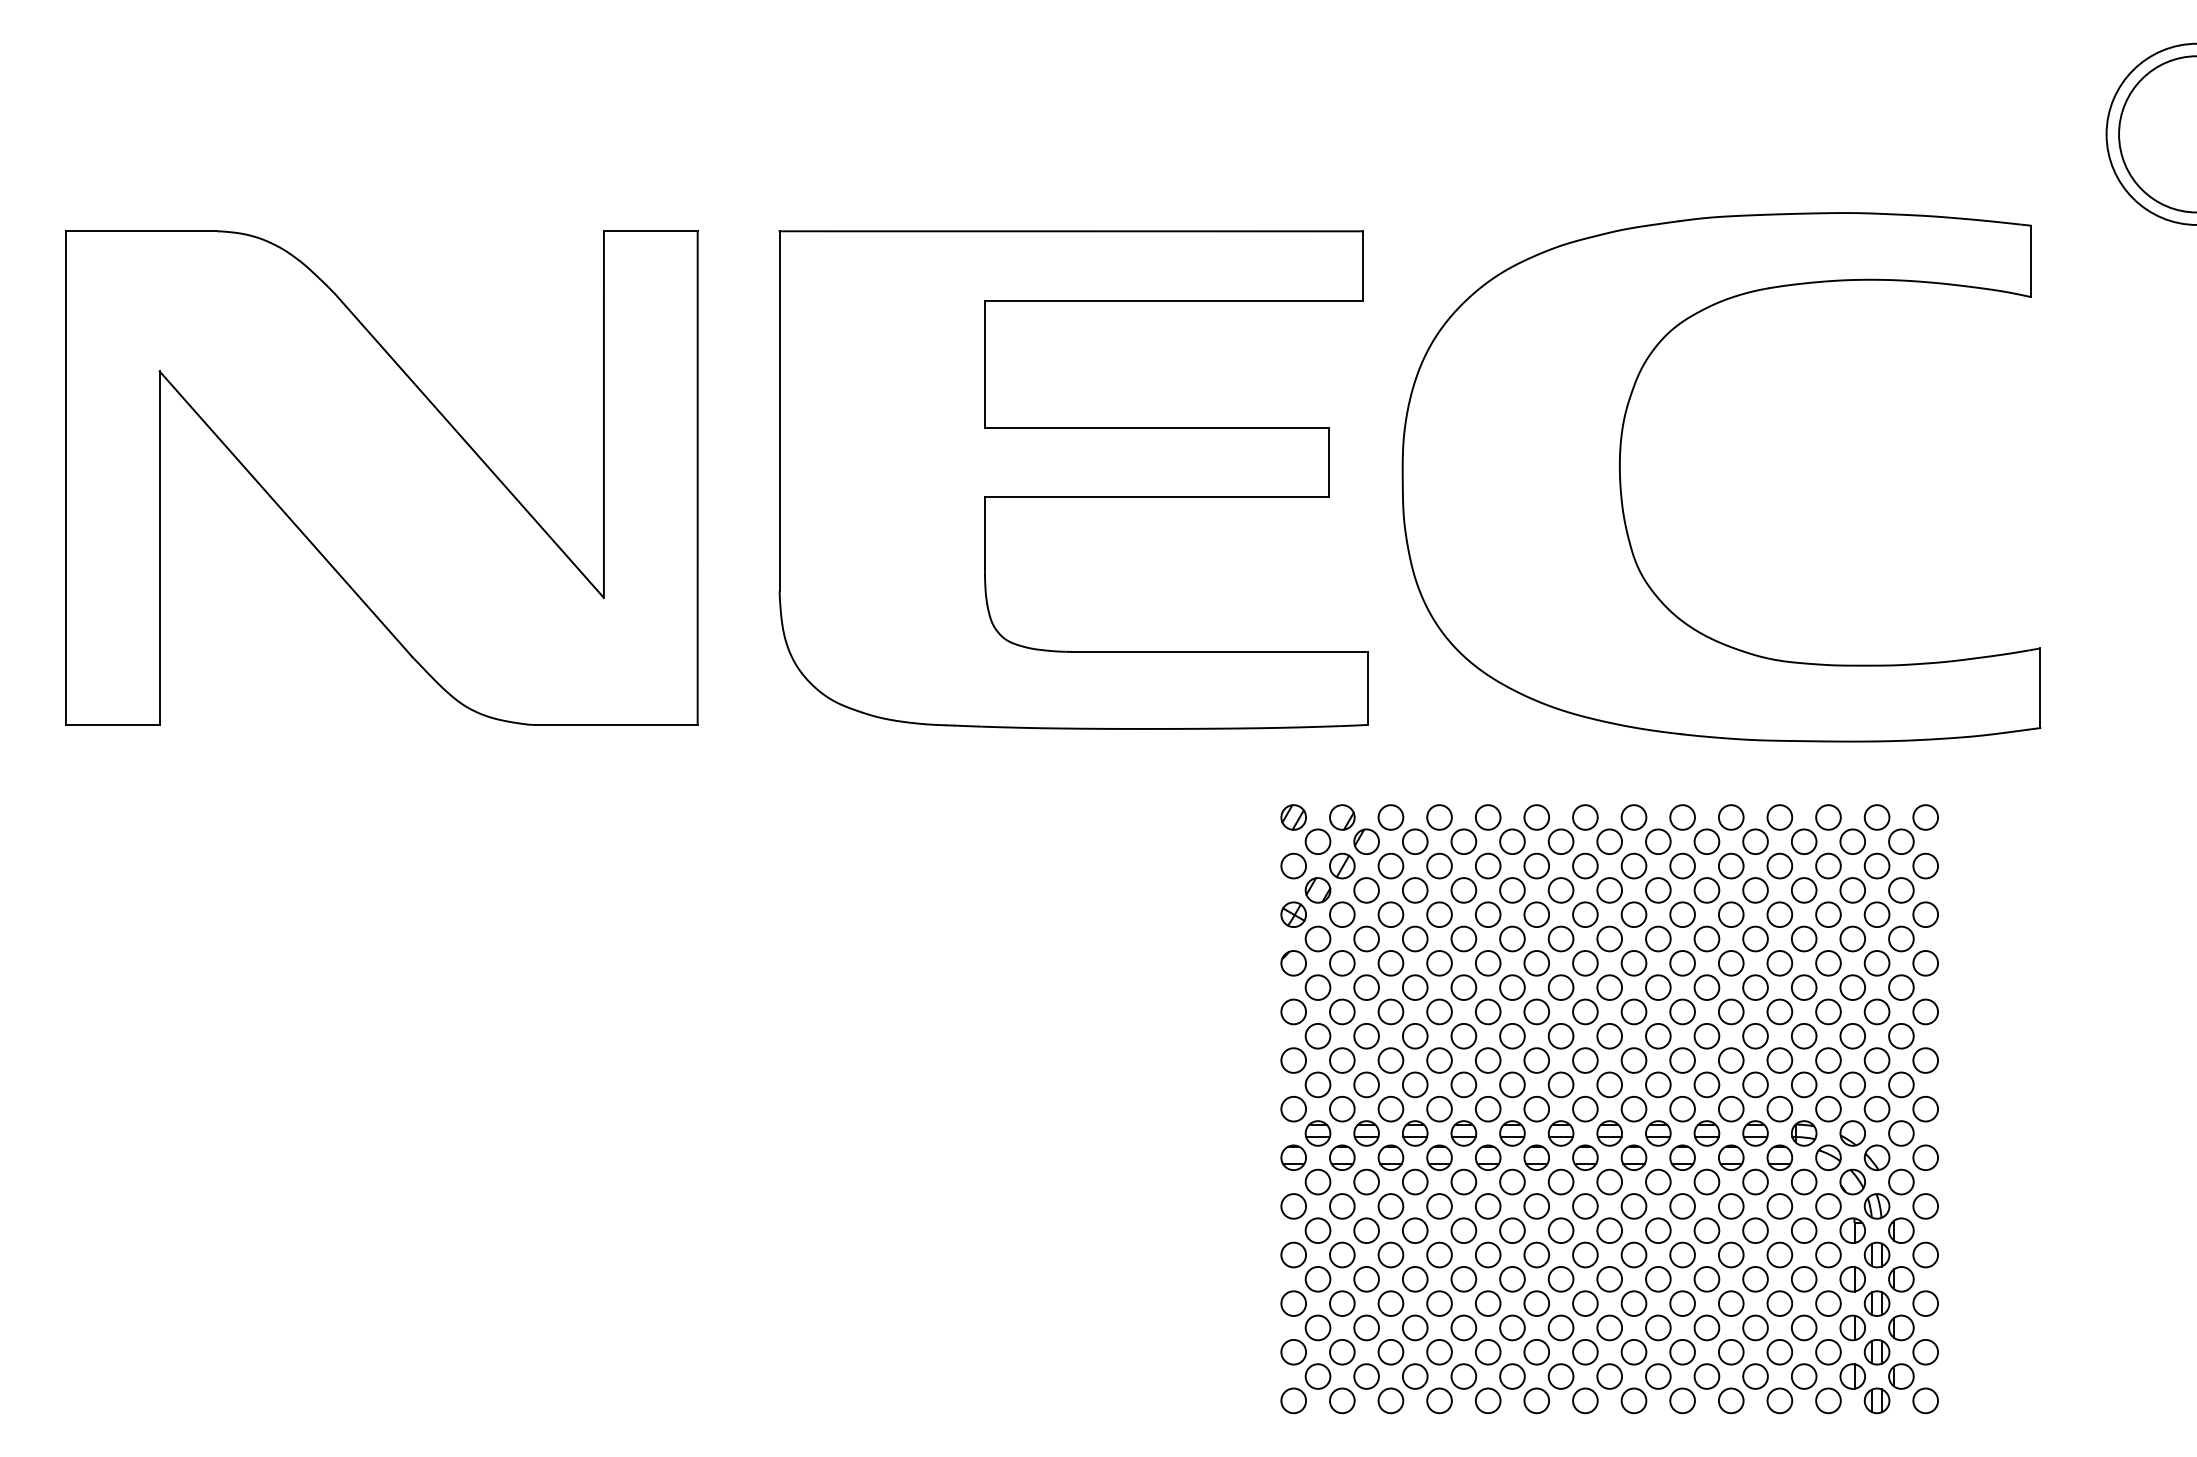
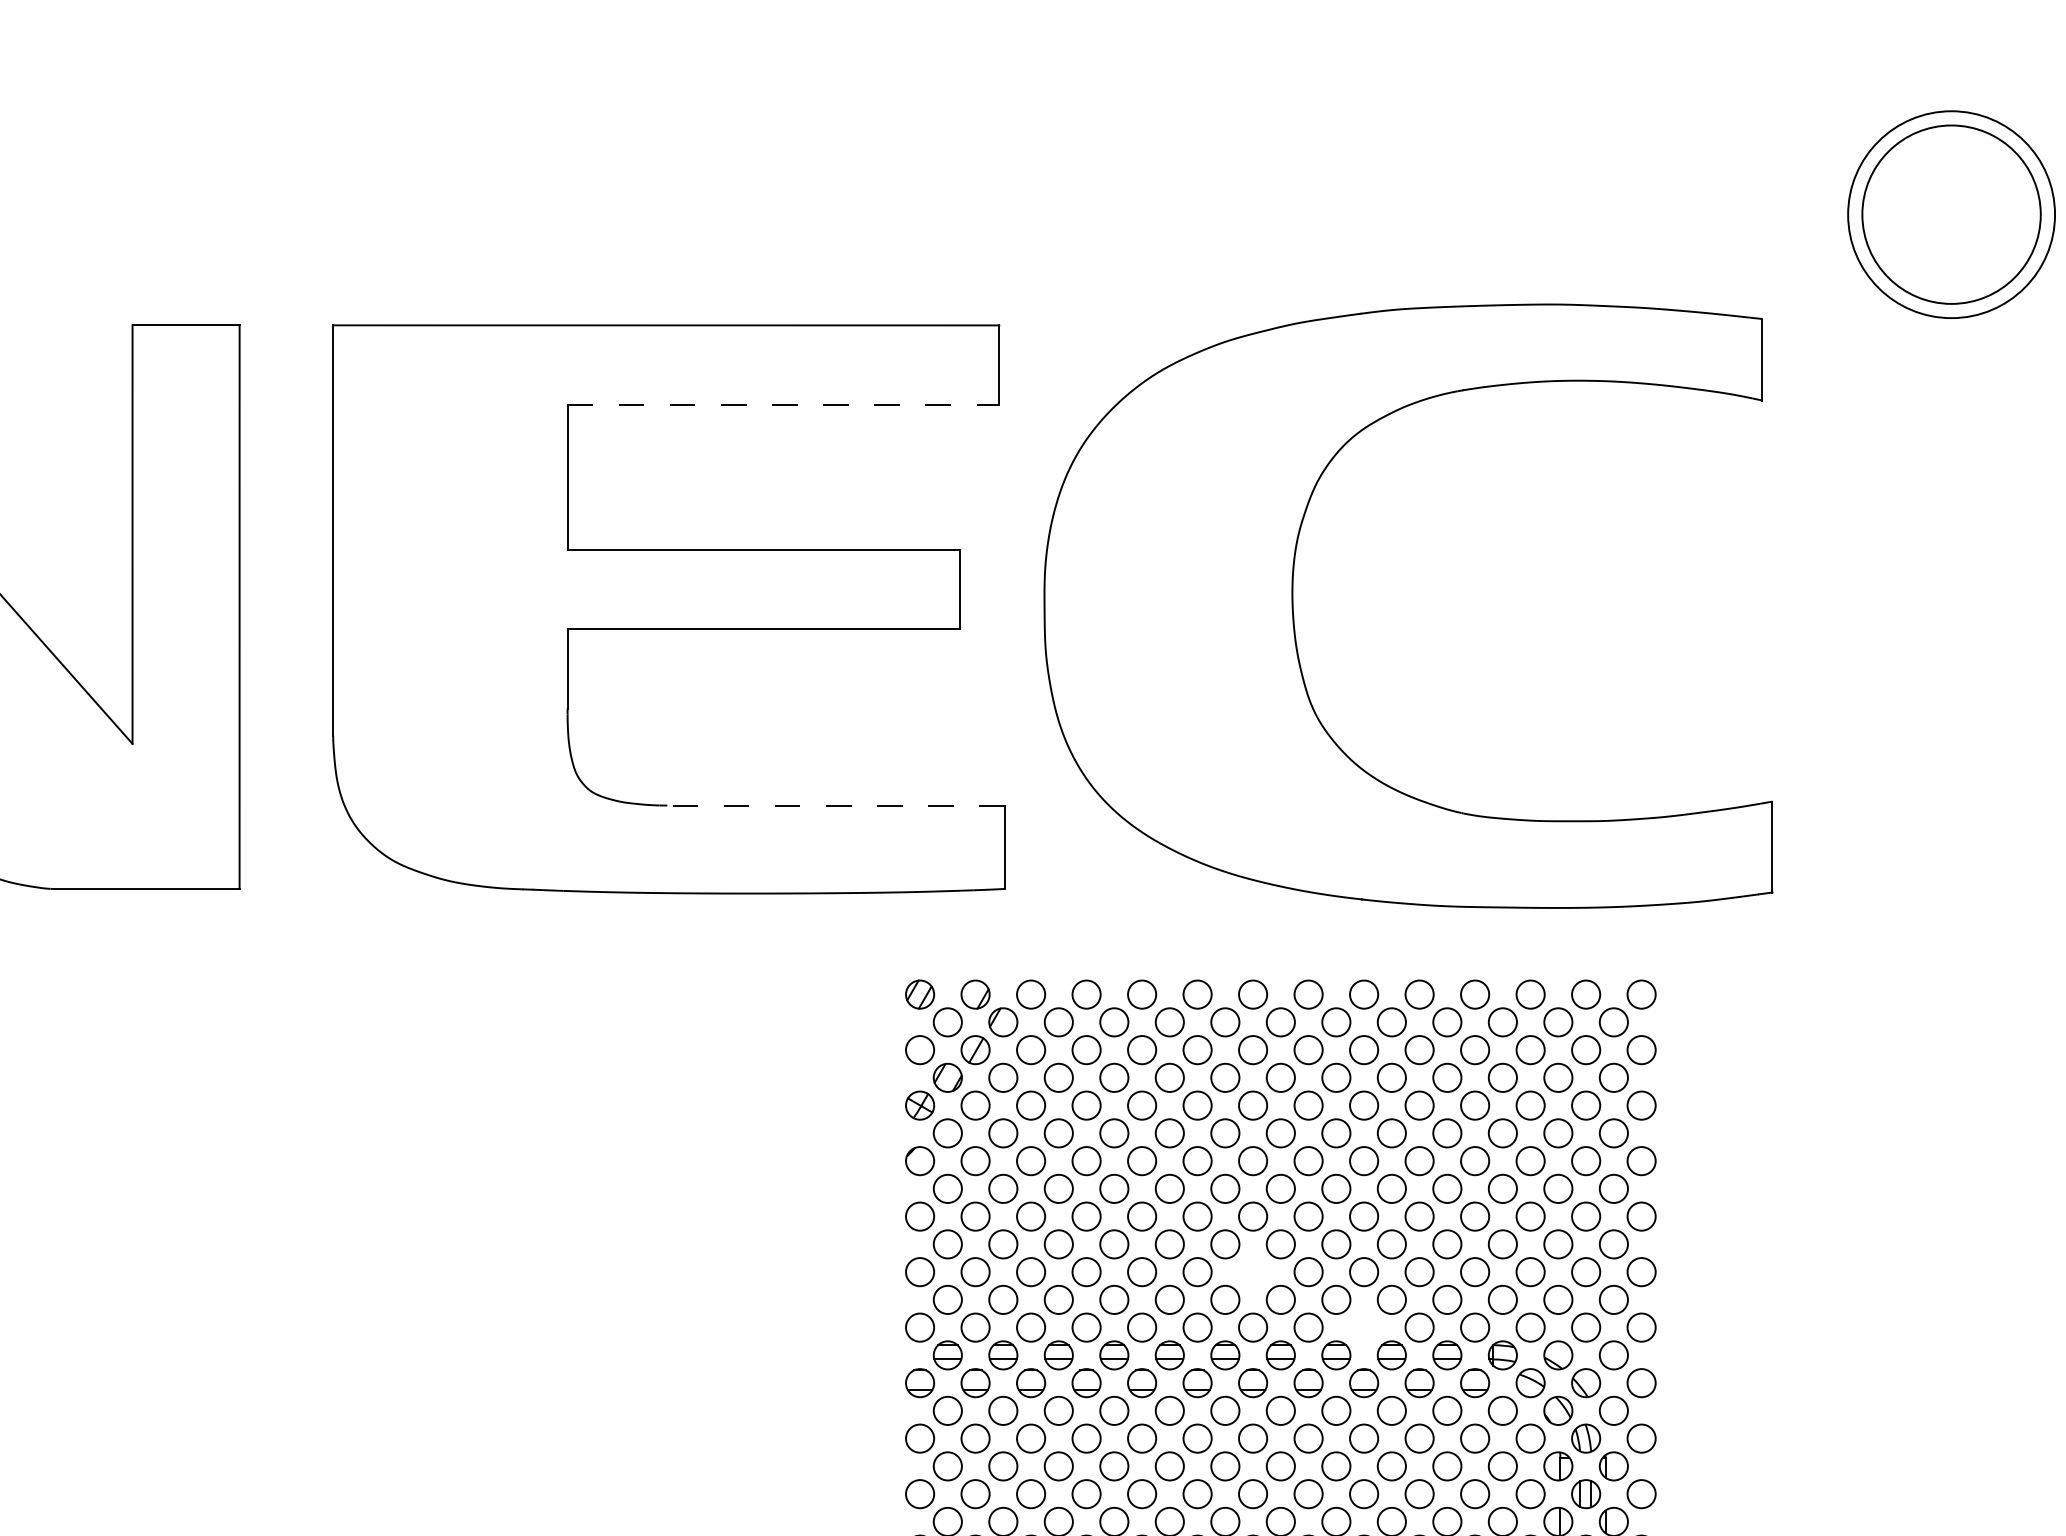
line: (1174, 301) -> (783, 405), solid -> dashed
line: (1220, 651) -> (836, 805), solid -> dashed
circle: (1585, 1060) -> (1253, 1272), removed
circle: (1682, 1109) -> (1363, 1328), removed

